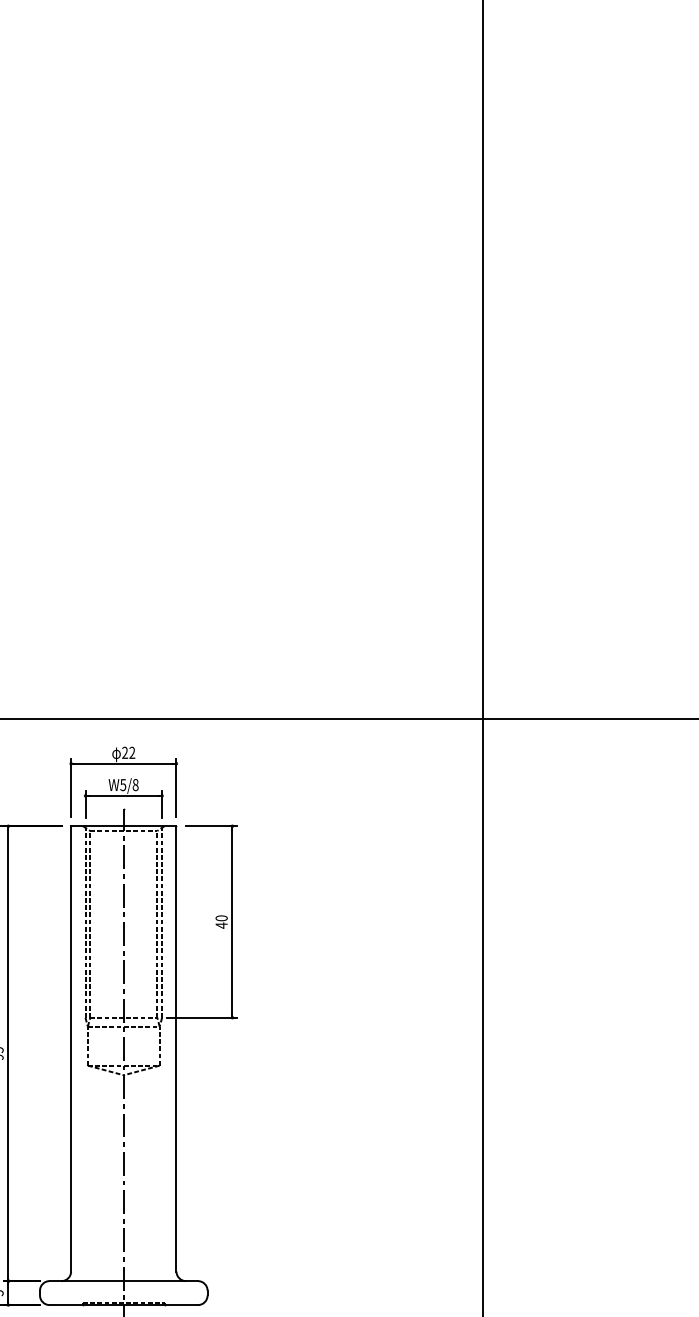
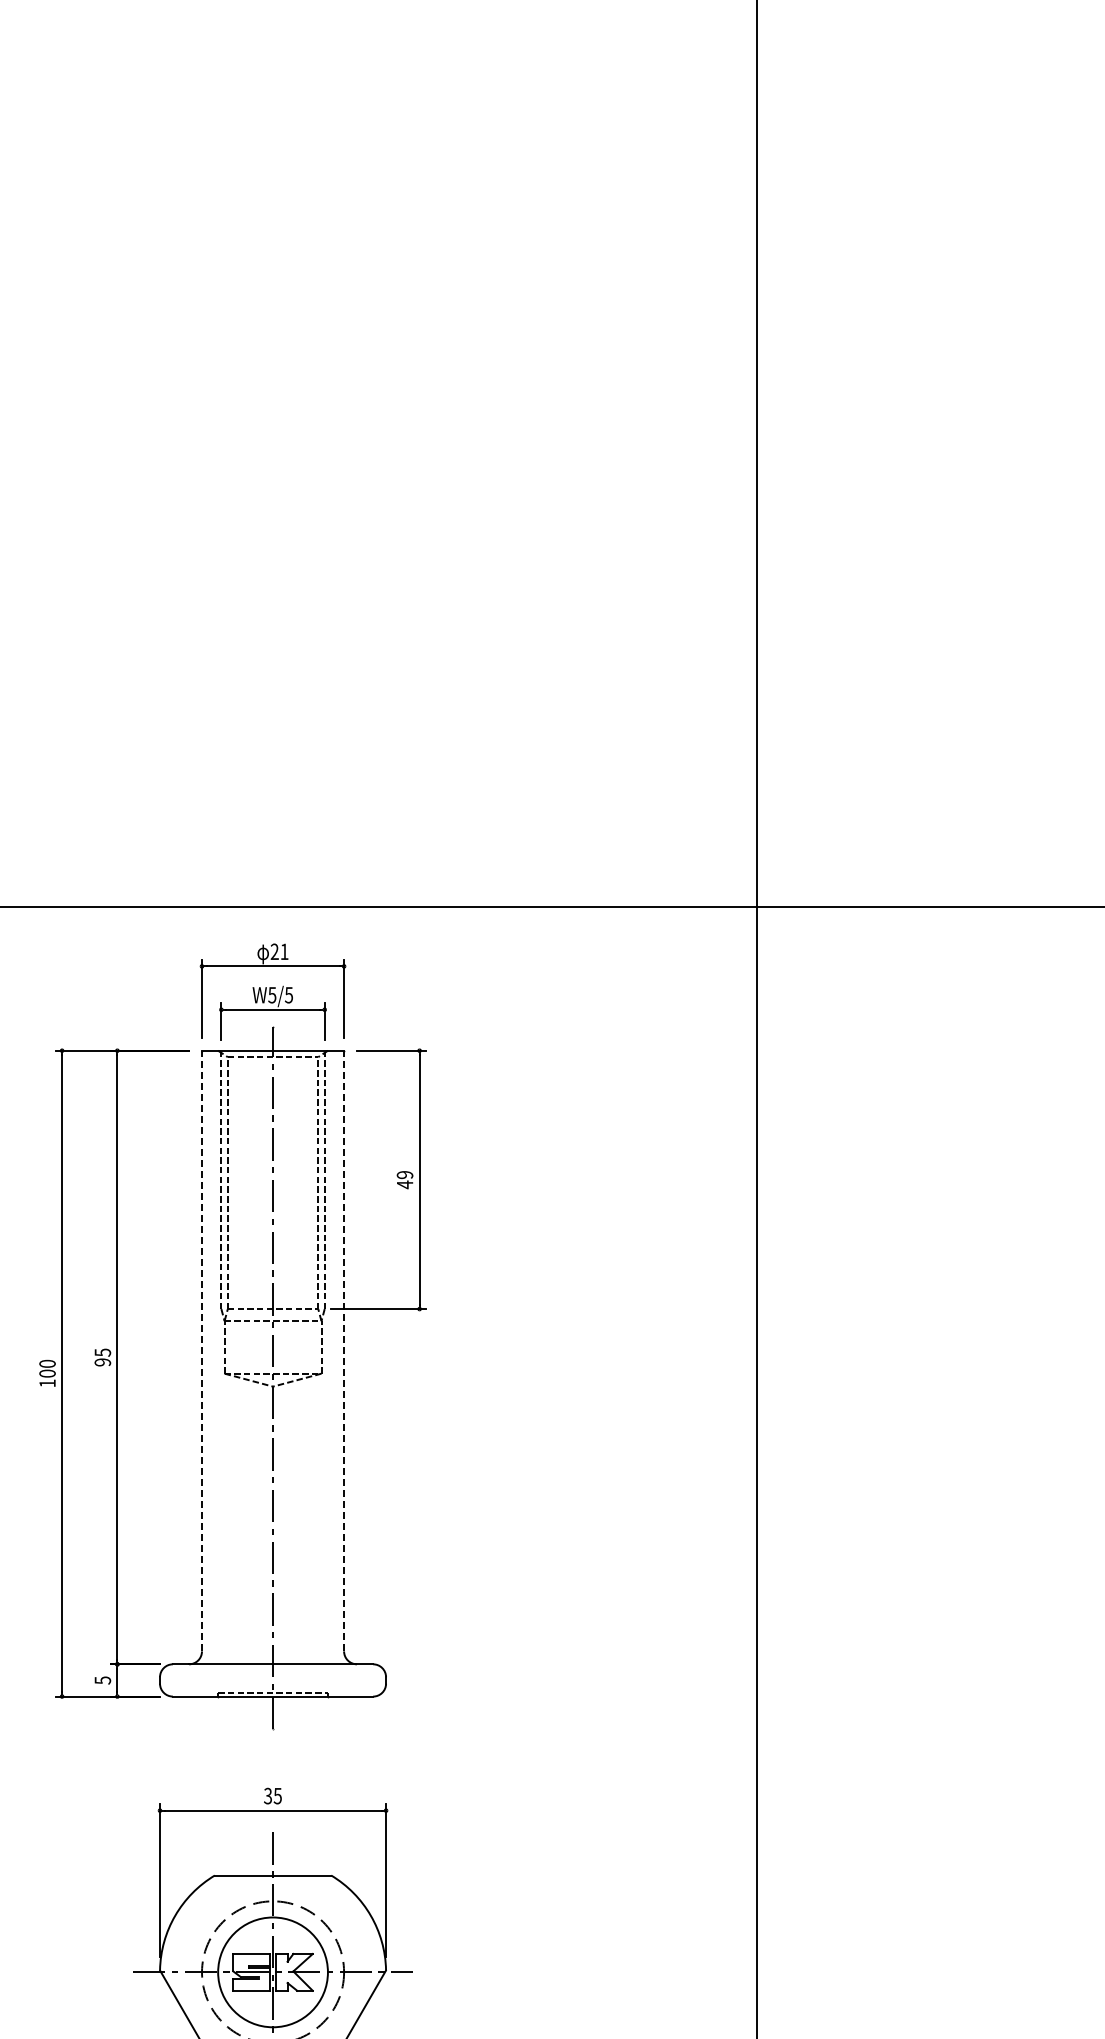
text: (132, 752) -> (284, 951), 22 -> 21
text: (135, 785) -> (288, 995), W5/8 -> W5/5
text: (222, 918) -> (405, 1175), 40 -> 49
line: (71, 1048) -> (202, 1350), solid -> dashed
line: (176, 1048) -> (344, 1350), solid -> dashed

